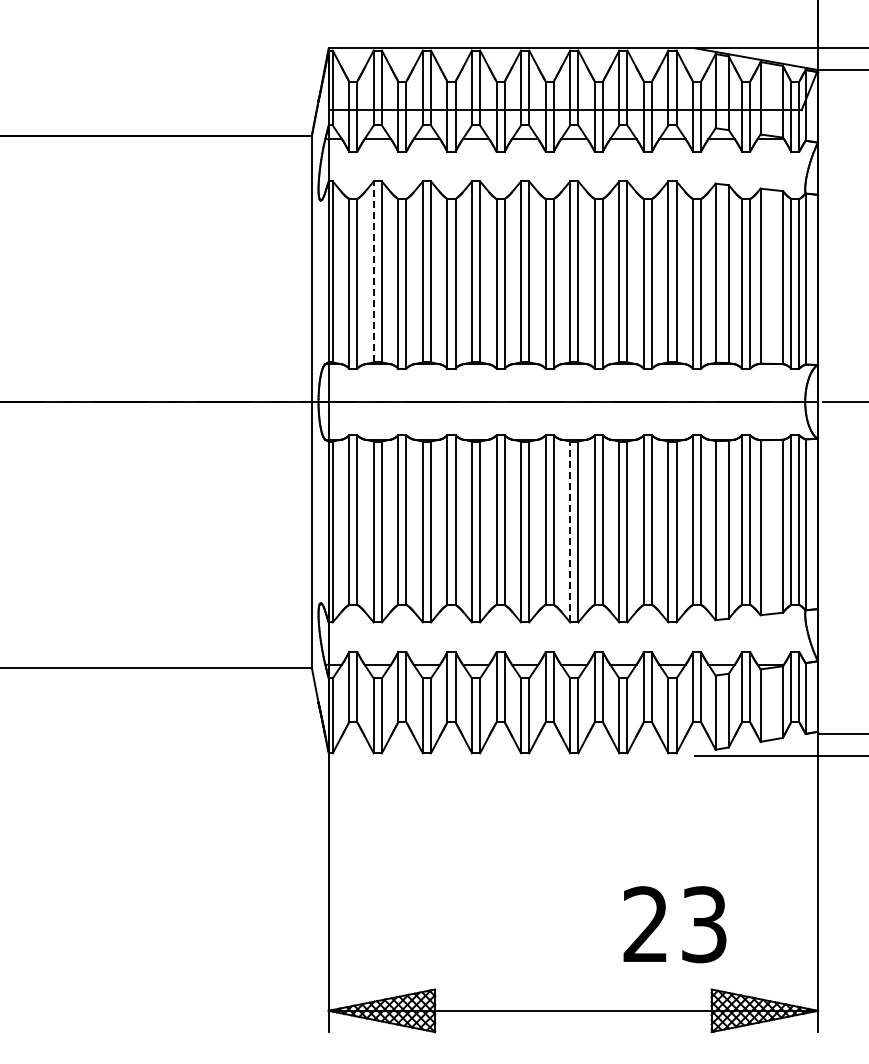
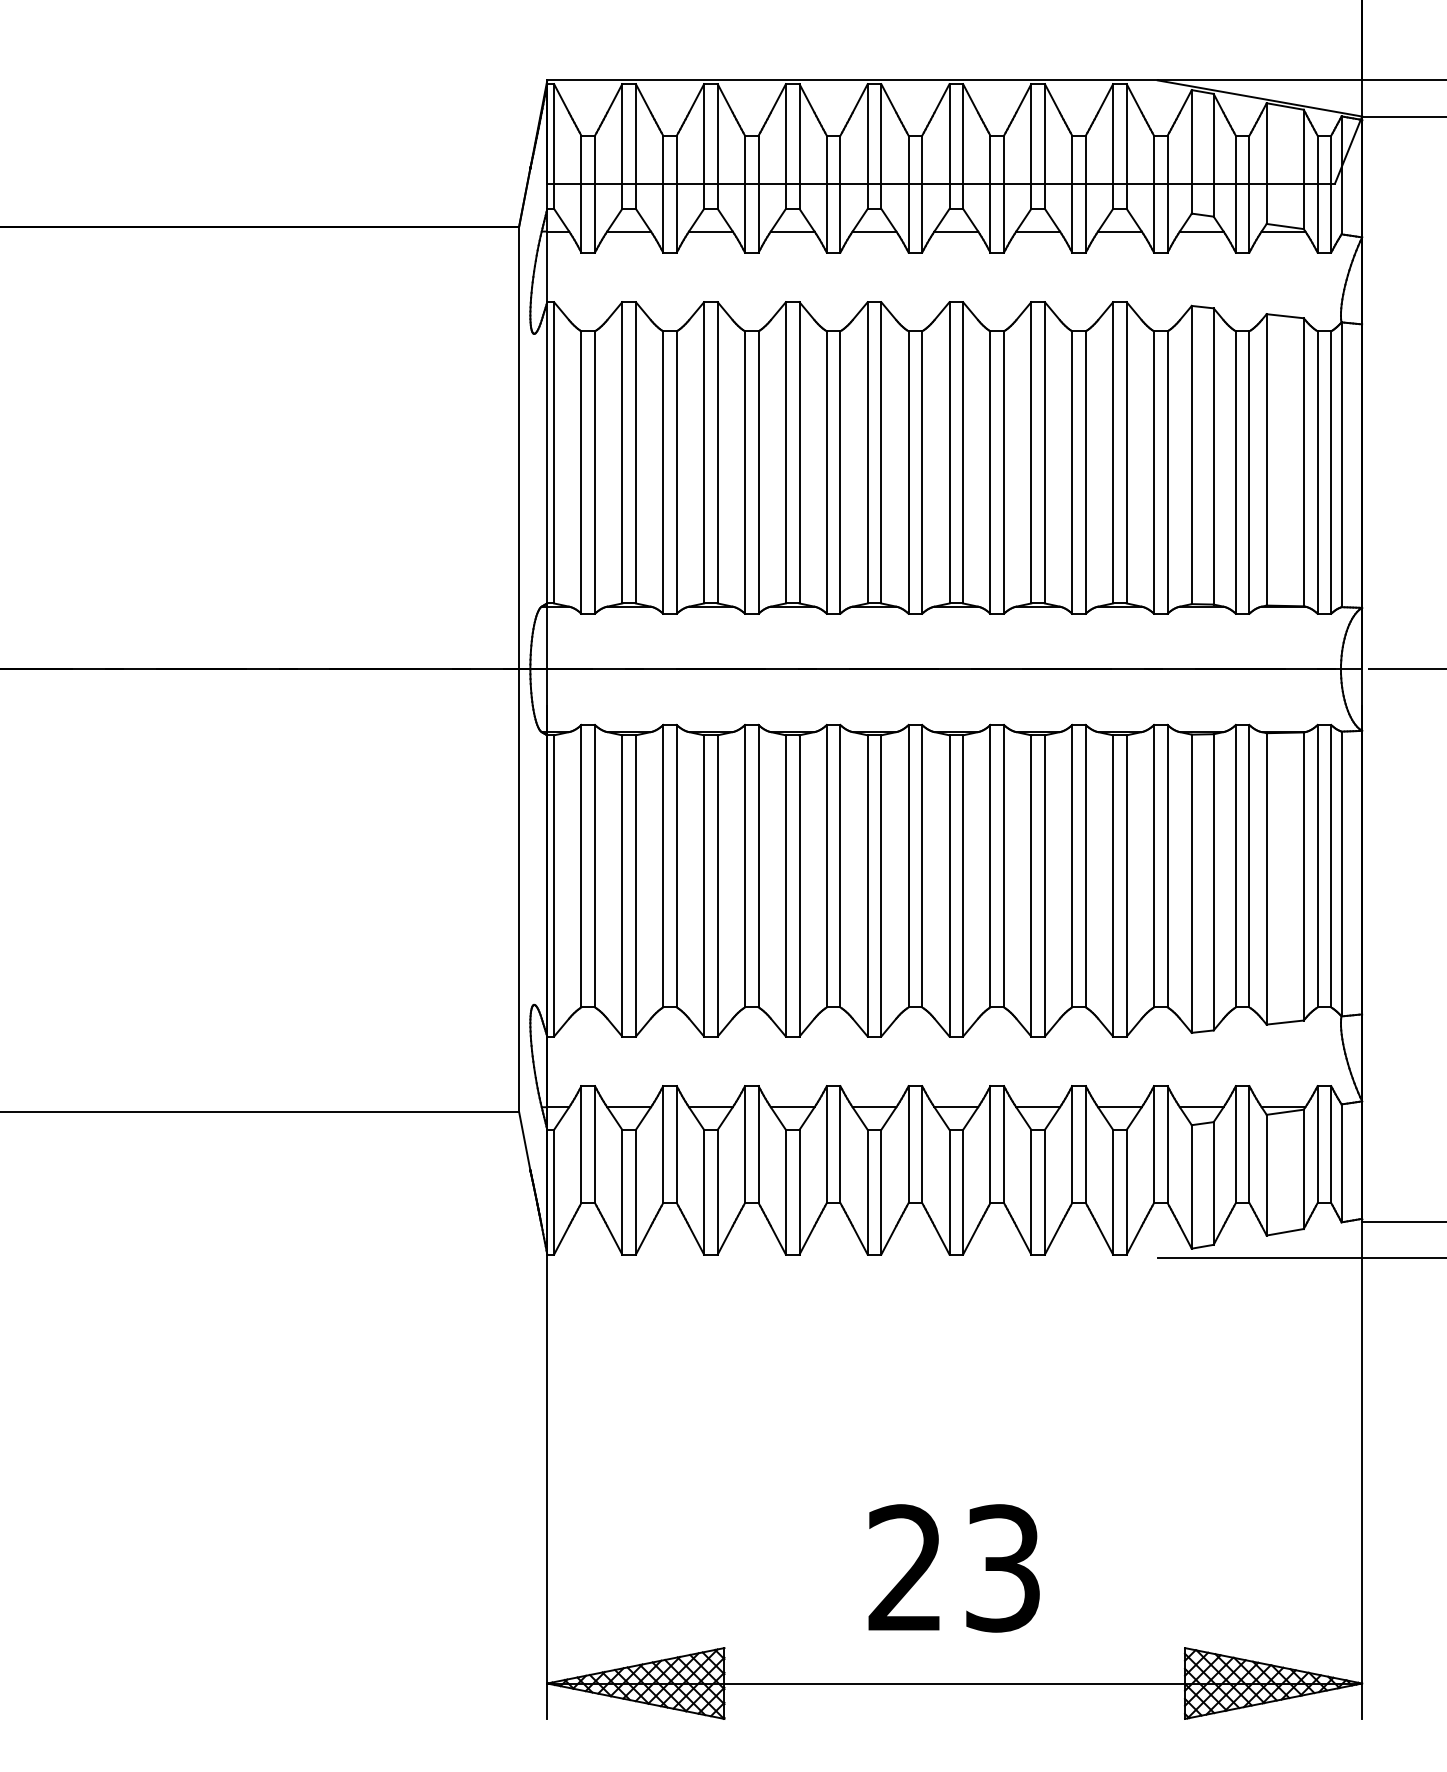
line: (373, 271) -> (621, 452), dashed -> solid
line: (570, 531) -> (950, 885), dashed -> solid
text: (674, 924) -> (953, 1568), moved

